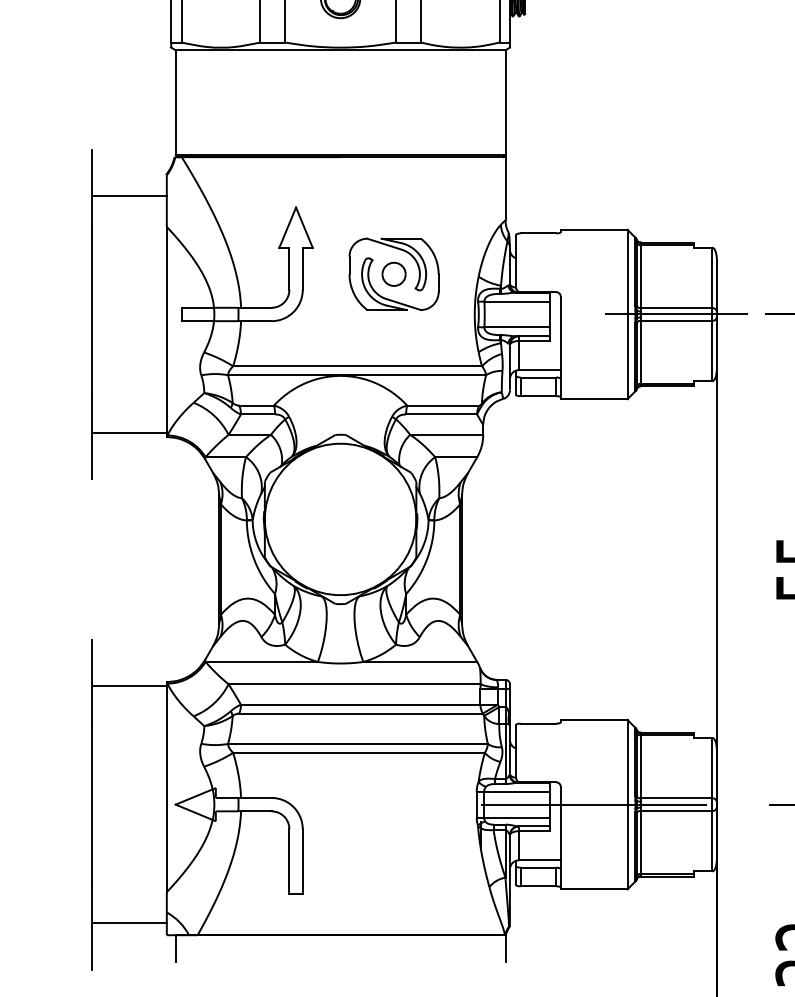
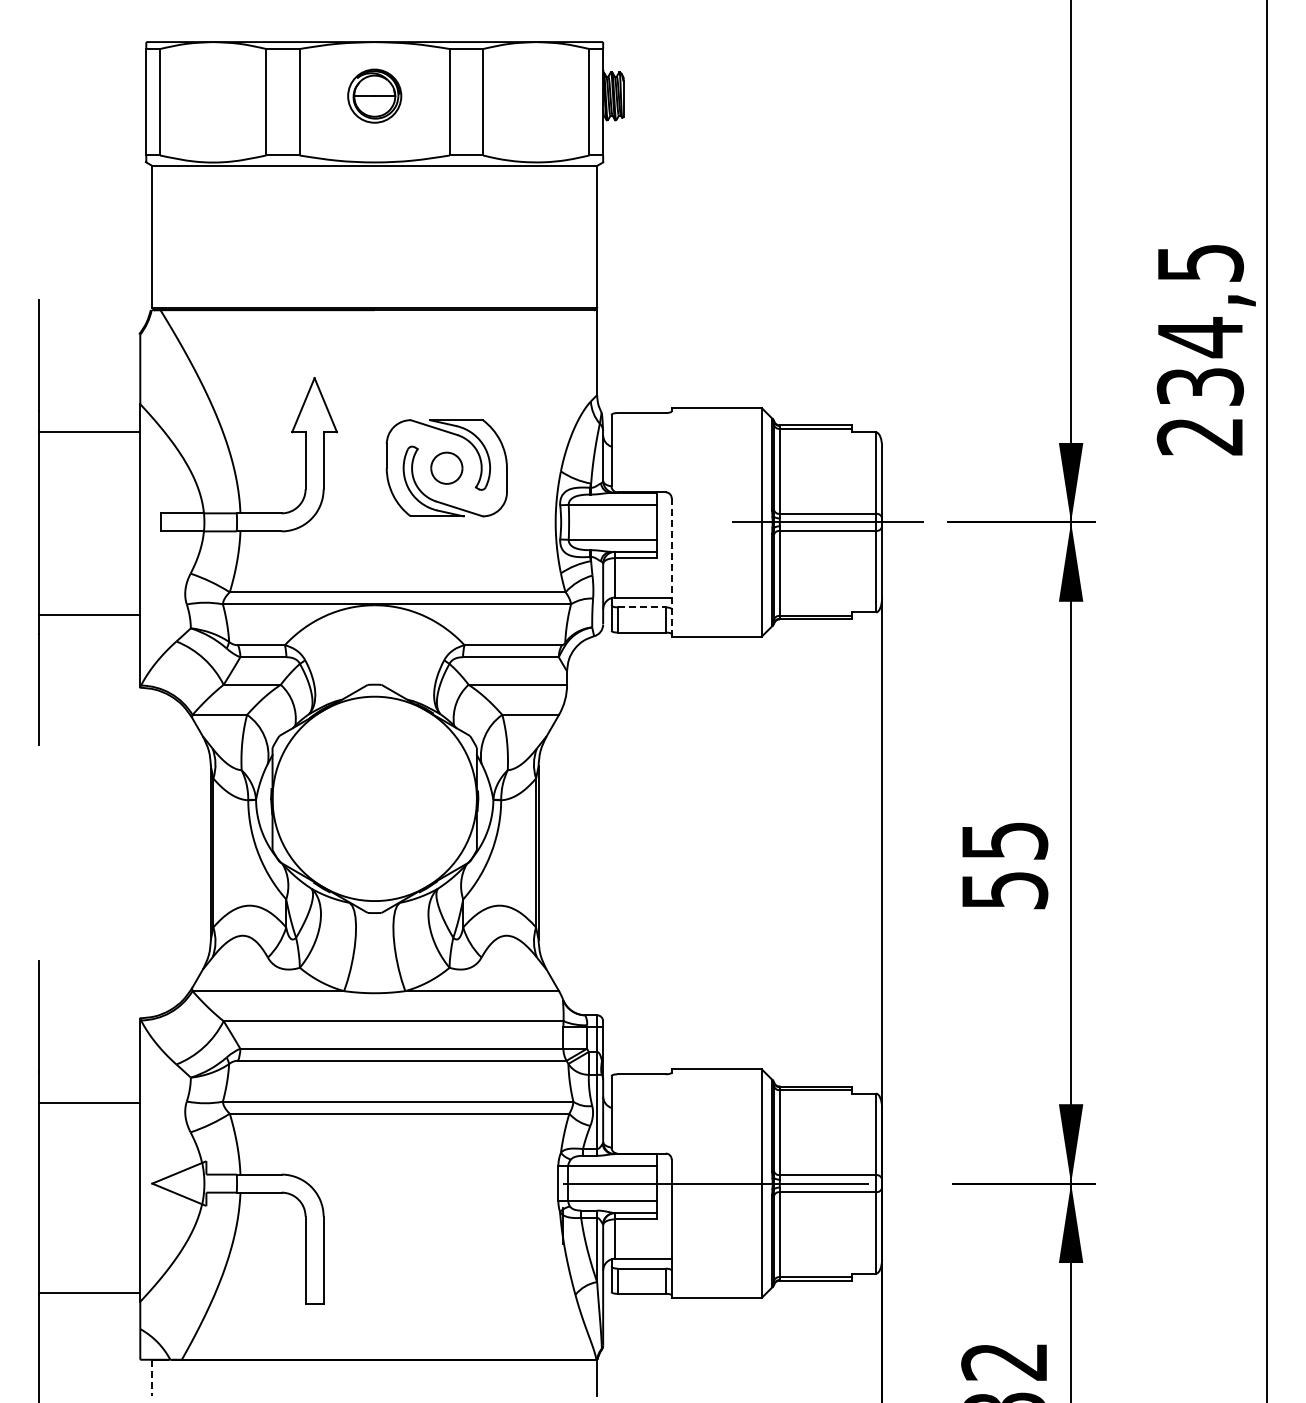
line: (129, 195) -> (89, 432), moved
line: (560, 347) -> (671, 567), solid -> dashed
line: (539, 377) -> (642, 607), solid -> dashed
line: (129, 433) -> (89, 615), moved
line: (129, 685) -> (89, 1102), moved
line: (129, 923) -> (89, 1292), moved
line: (175, 949) -> (152, 1378), solid -> dashed

